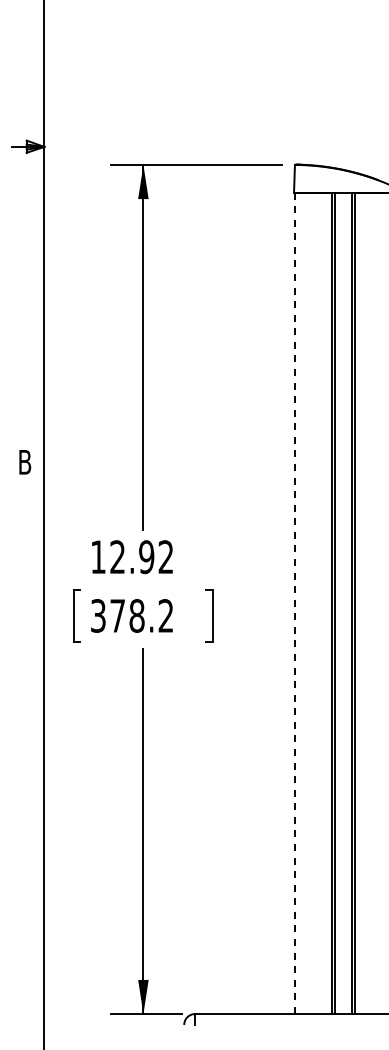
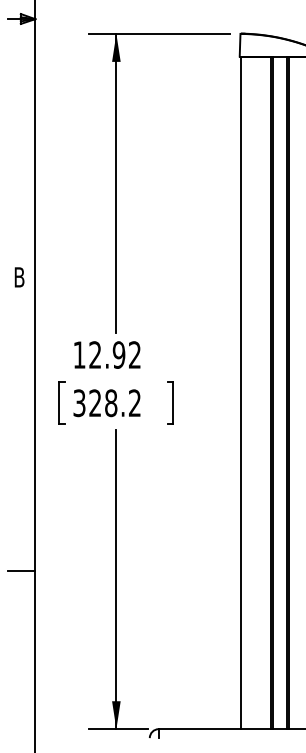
line: (295, 603) -> (240, 393), dashed -> solid
text: (117, 615) -> (95, 402), 378.2 -> 328.2
line: (27, 820) -> (21, 570), added

